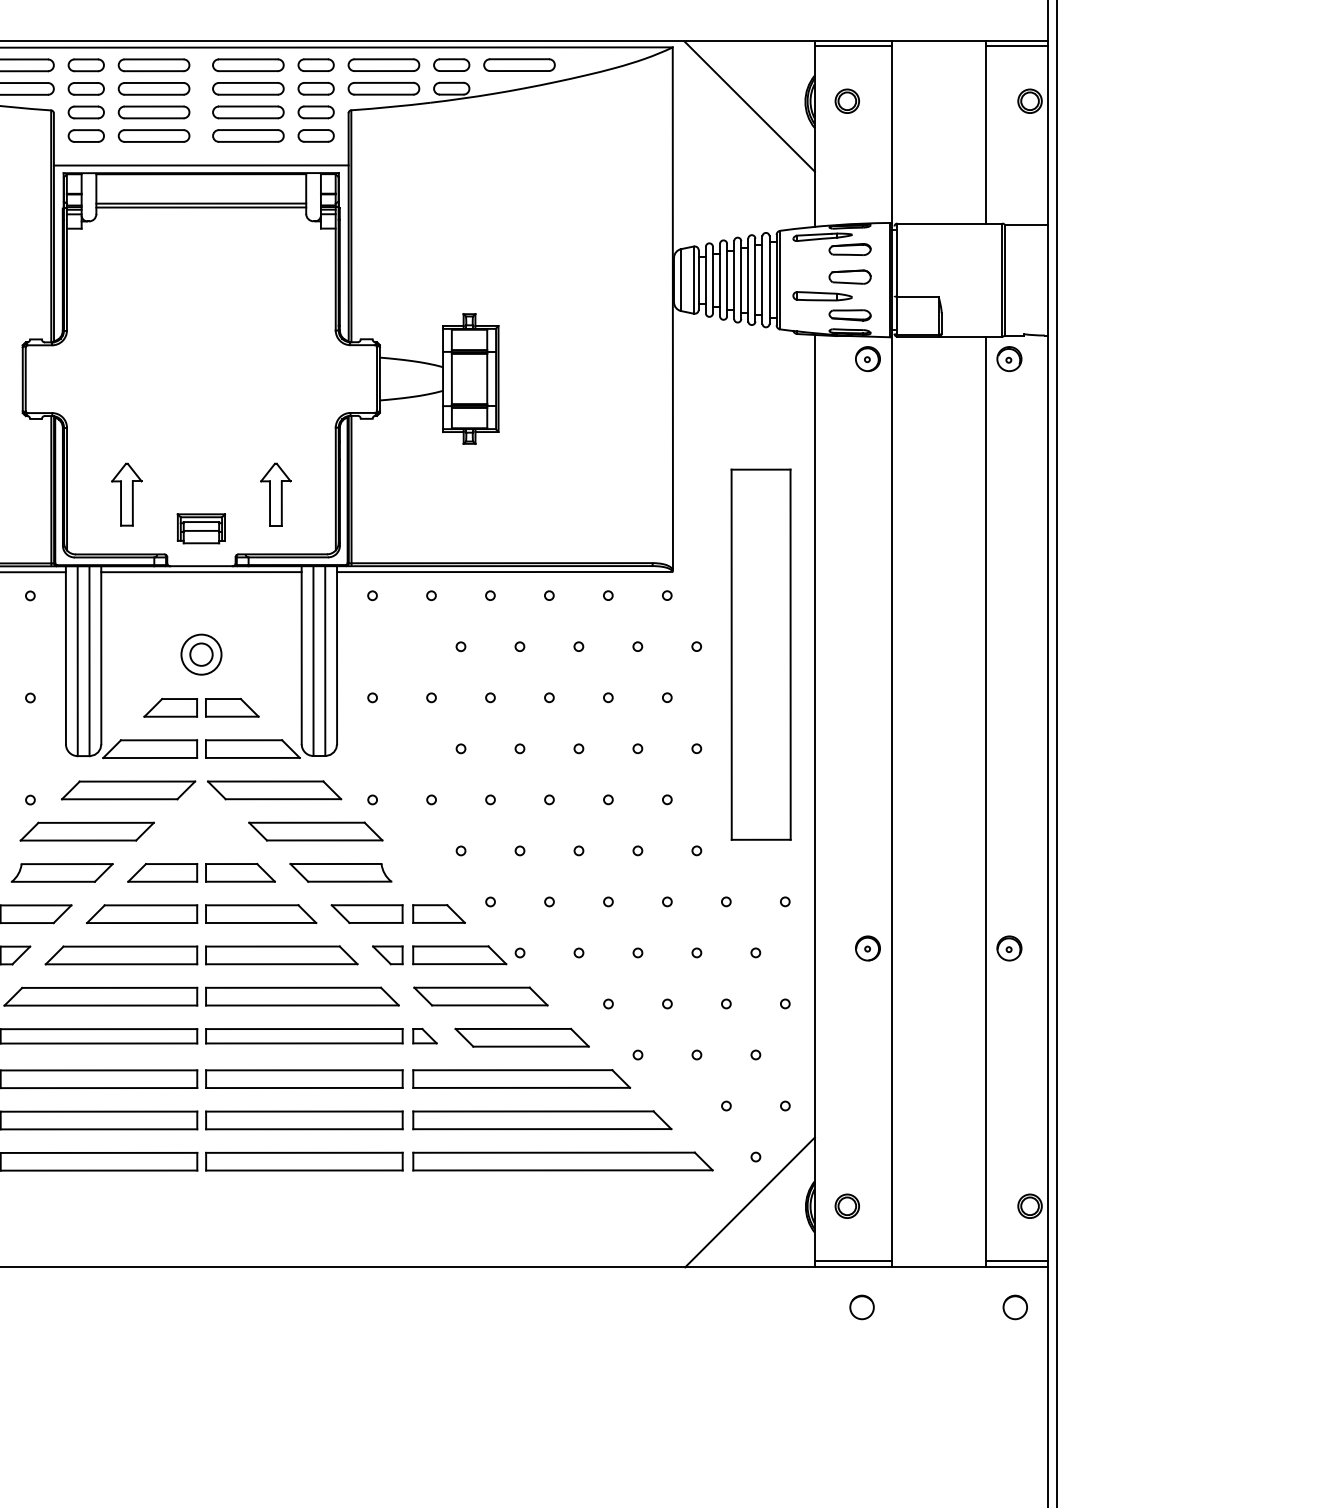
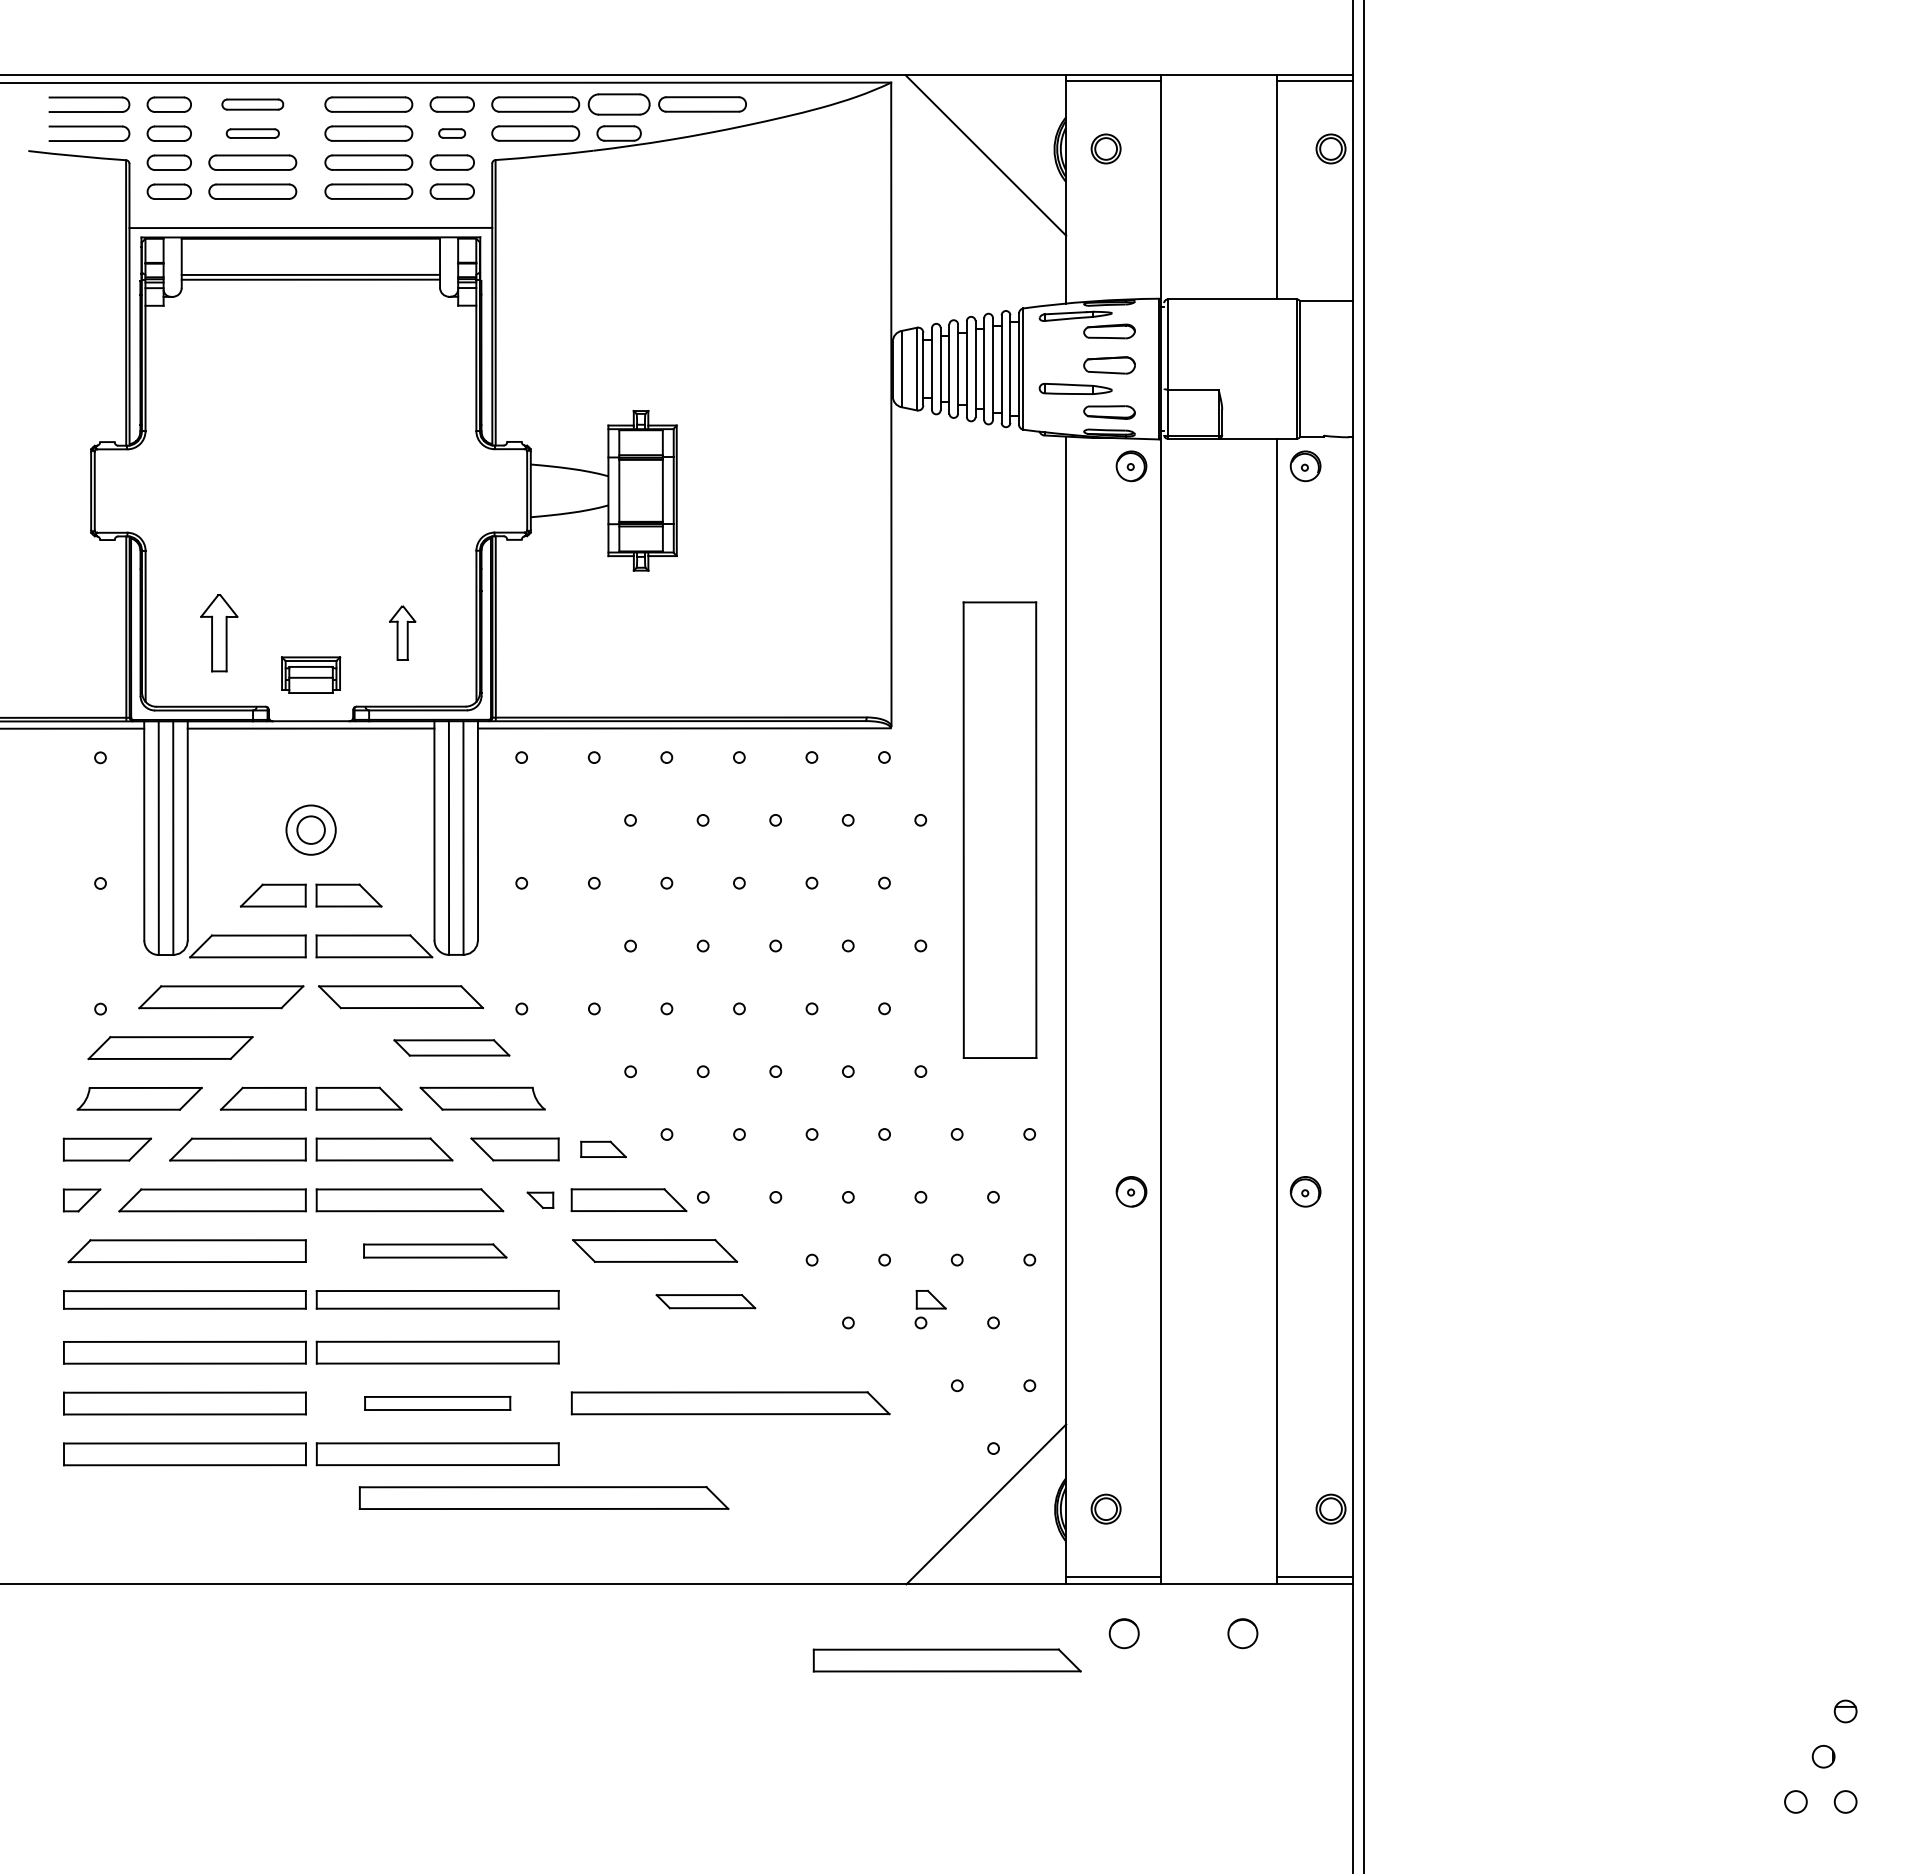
part: (153, 65) -> (252, 104), size x0.7
part: (451, 65) -> (618, 104), size x1.4
part: (153, 88) -> (252, 133), size x0.6
part: (315, 88) -> (451, 133), size x0.6
part: (275, 494) -> (402, 633), size x0.7
part: (315, 831) -> (451, 1047), size x0.7
part: (439, 914) -> (603, 1149), size x0.7
part: (387, 955) -> (540, 1200), size x0.7
part: (301, 996) -> (434, 1250), size x0.6
part: (424, 1035) -> (930, 1299), moved
part: (521, 1037) -> (705, 1301), size x0.6
part: (521, 1079) -> (946, 1660), moved
part: (304, 1120) -> (437, 1403), size x0.6
part: (562, 1161) -> (543, 1497), moved
circle: (1015, 1307) -> (1242, 1633), moved

